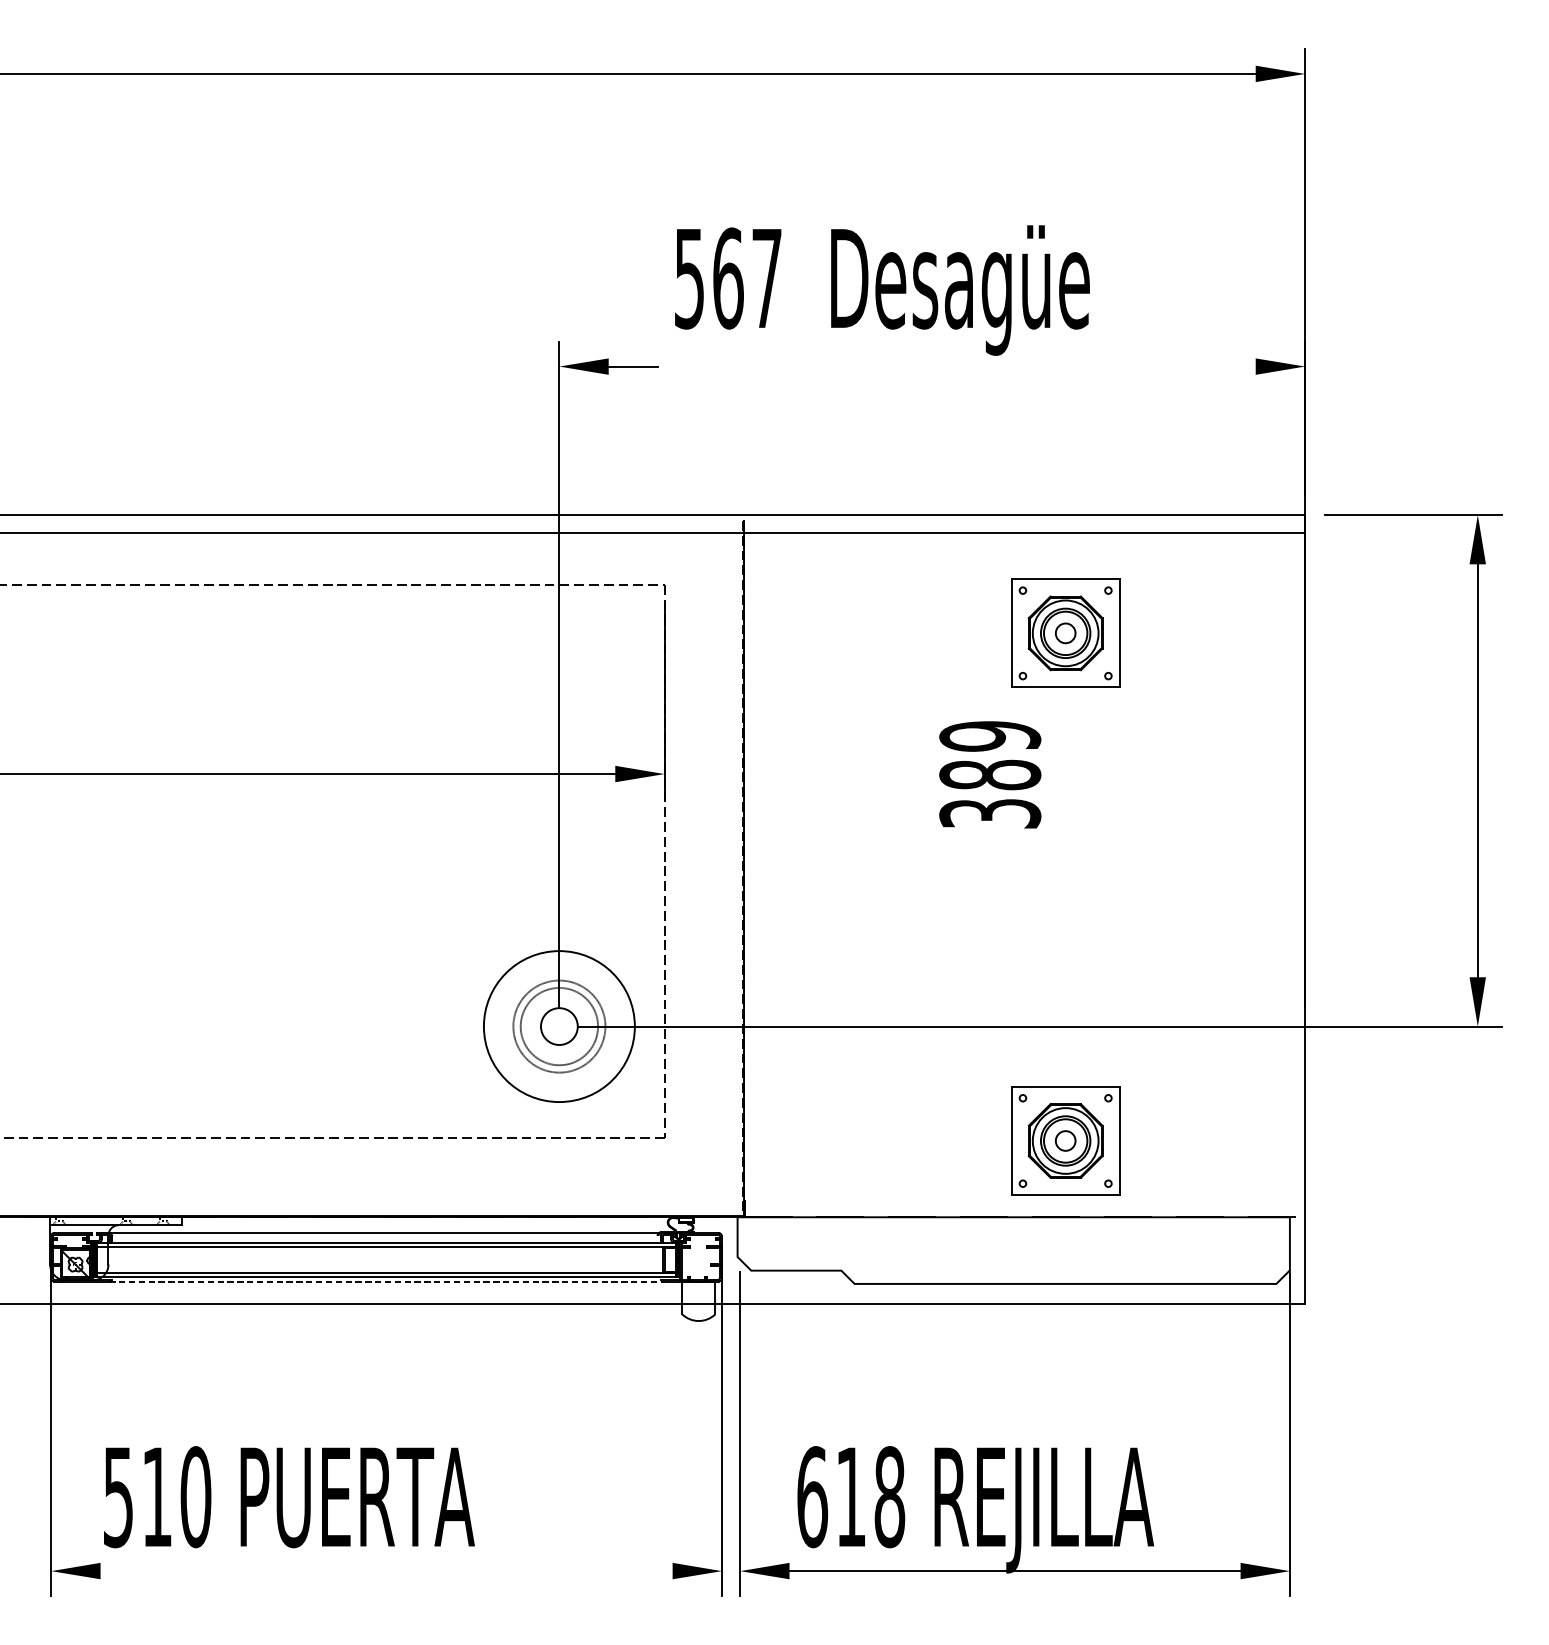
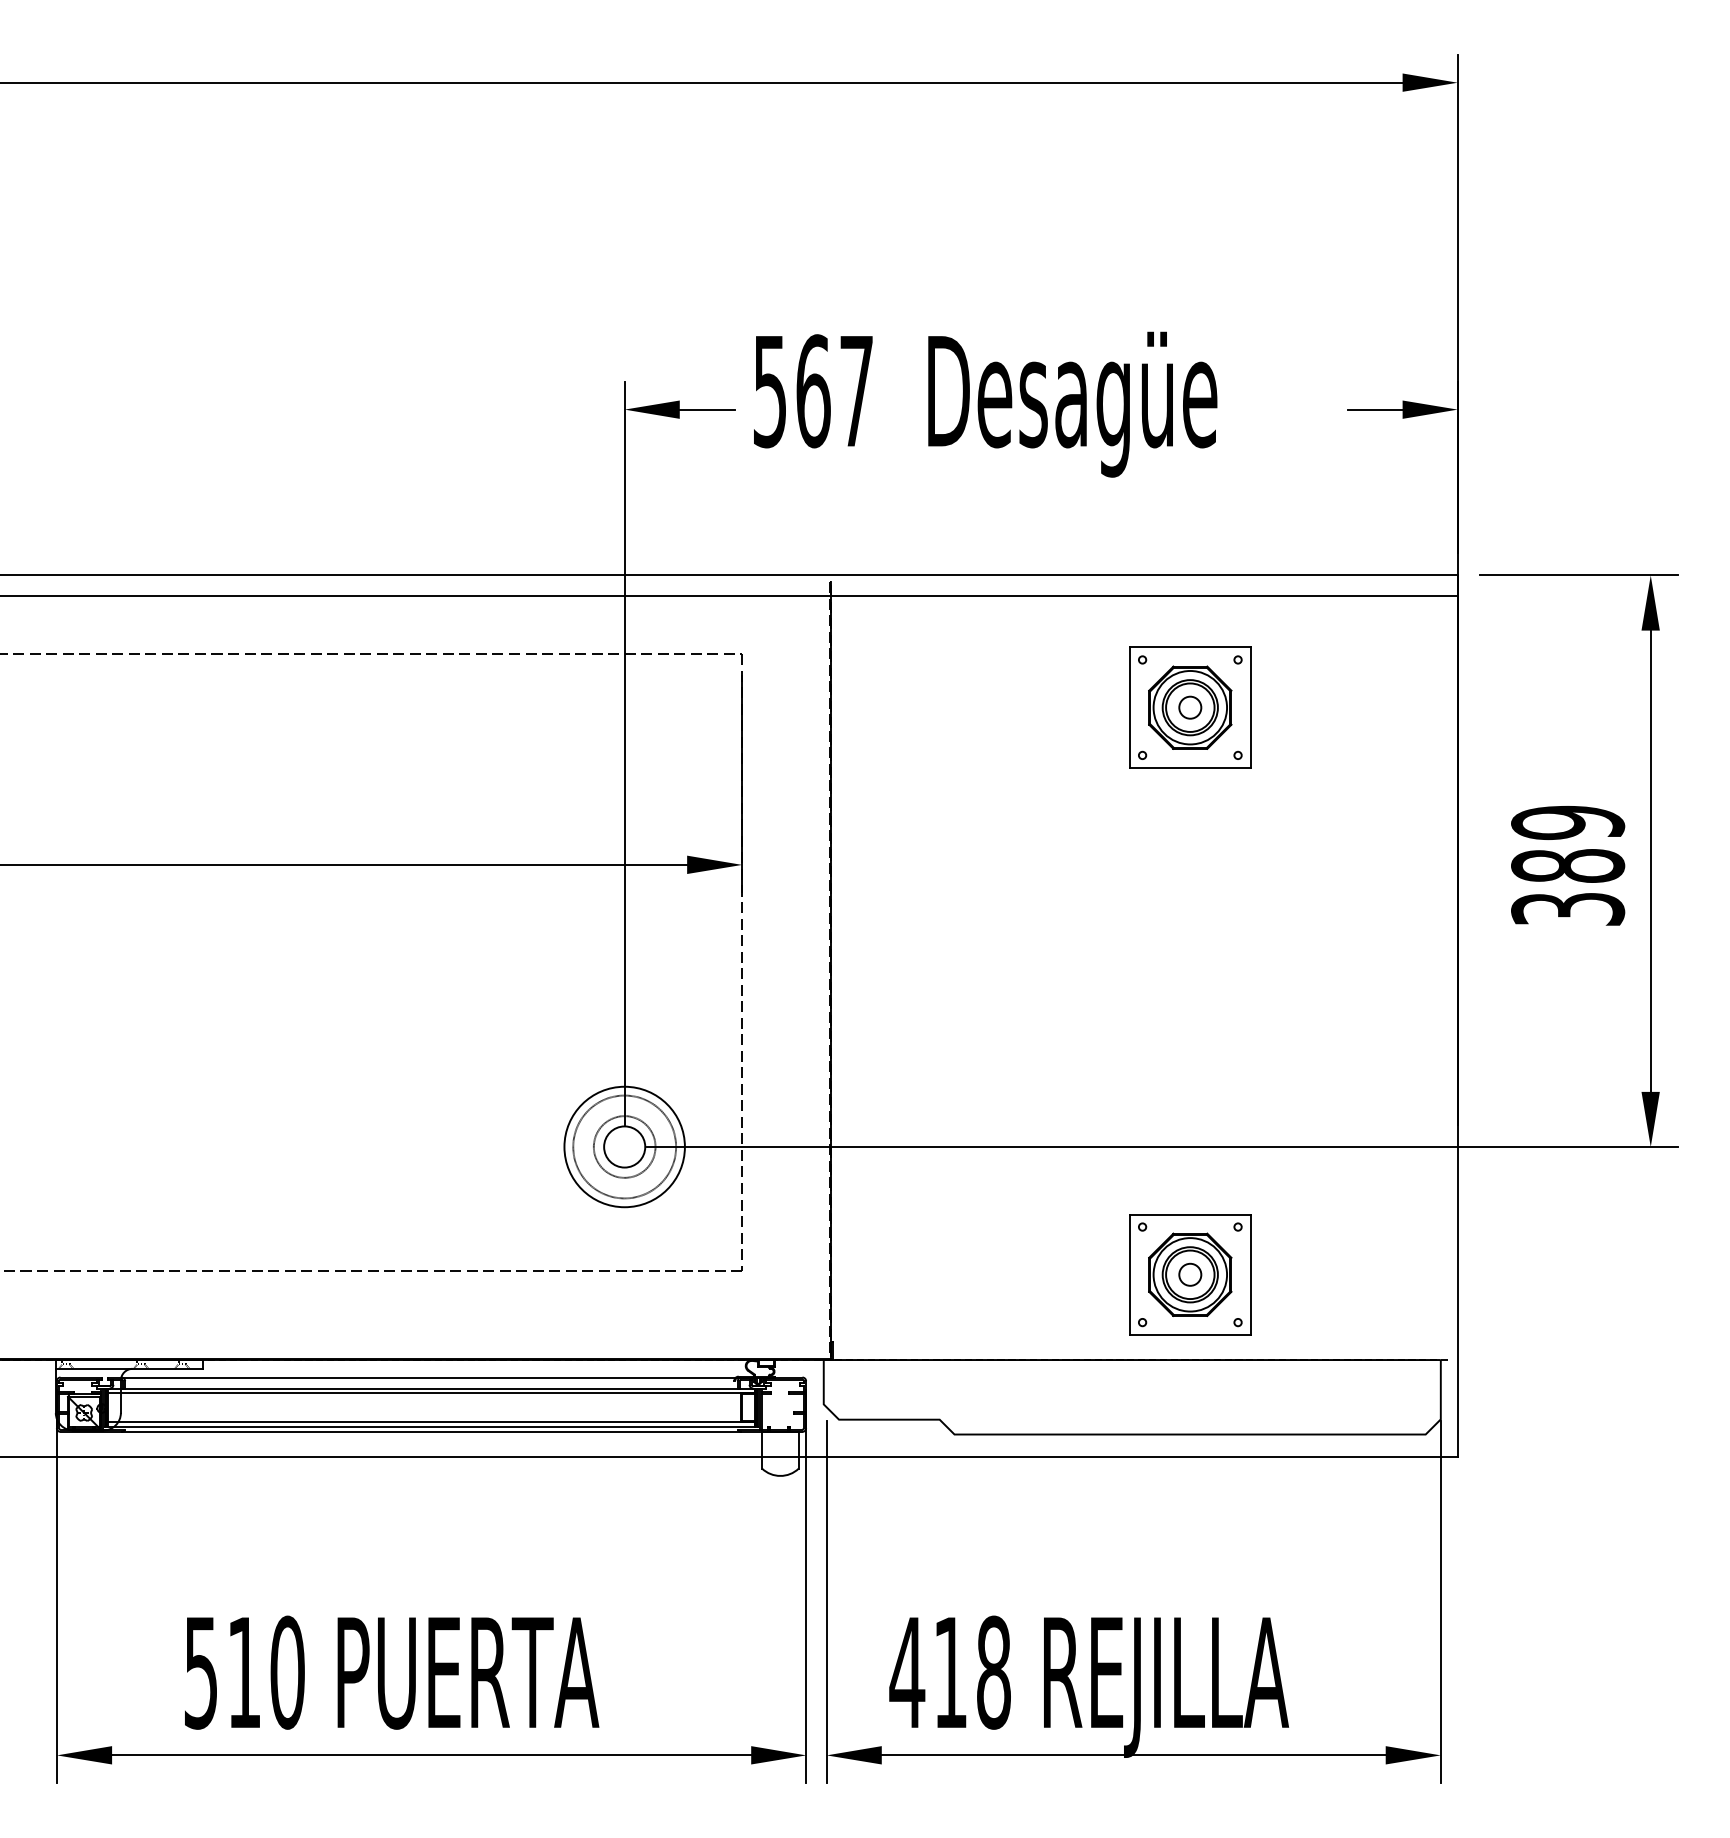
text: (882, 290) -> (985, 404), moved
line: (1230, 366) -> (1374, 409), added
text: (990, 774) -> (1568, 865), moved
circle: (559, 1026) -> (624, 1146), size x0.71
circle: (559, 1026) -> (624, 1146), size x0.71
line: (386, 1281) -> (431, 1431), dashed -> solid
text: (289, 1496) -> (392, 1672), moved
text: (812, 1496) -> (907, 1672), 618 -> 418
line: (386, 1571) -> (431, 1755), added

